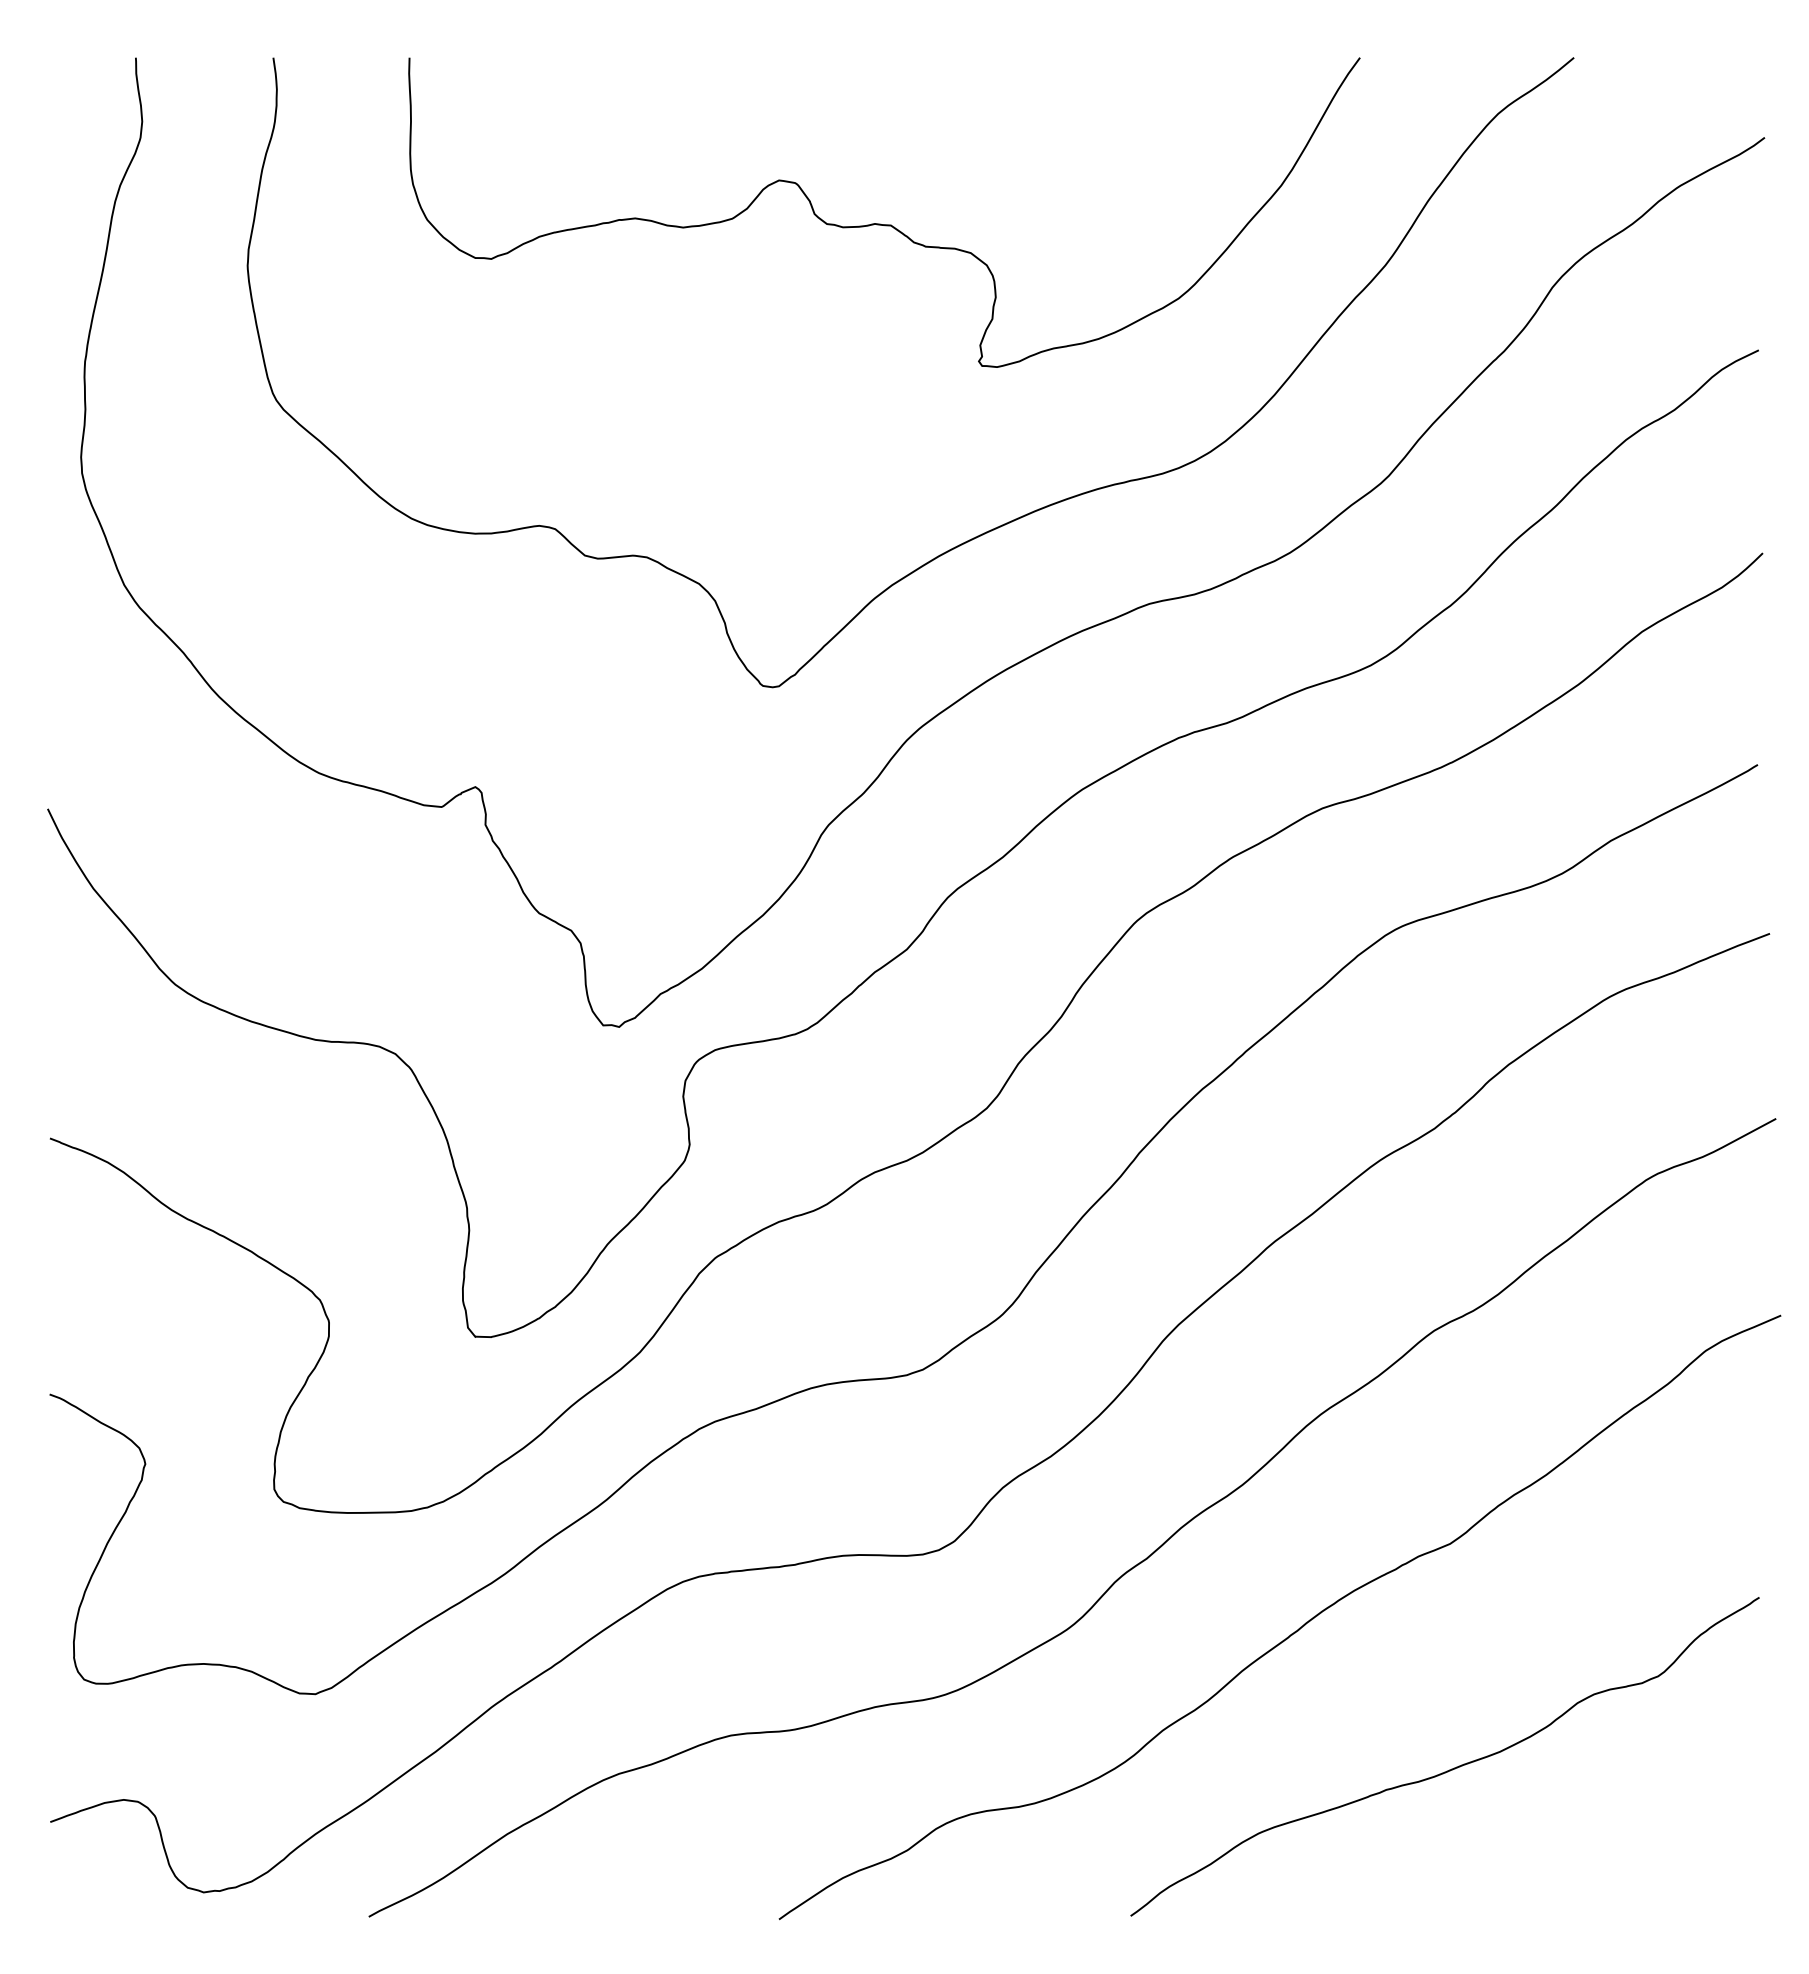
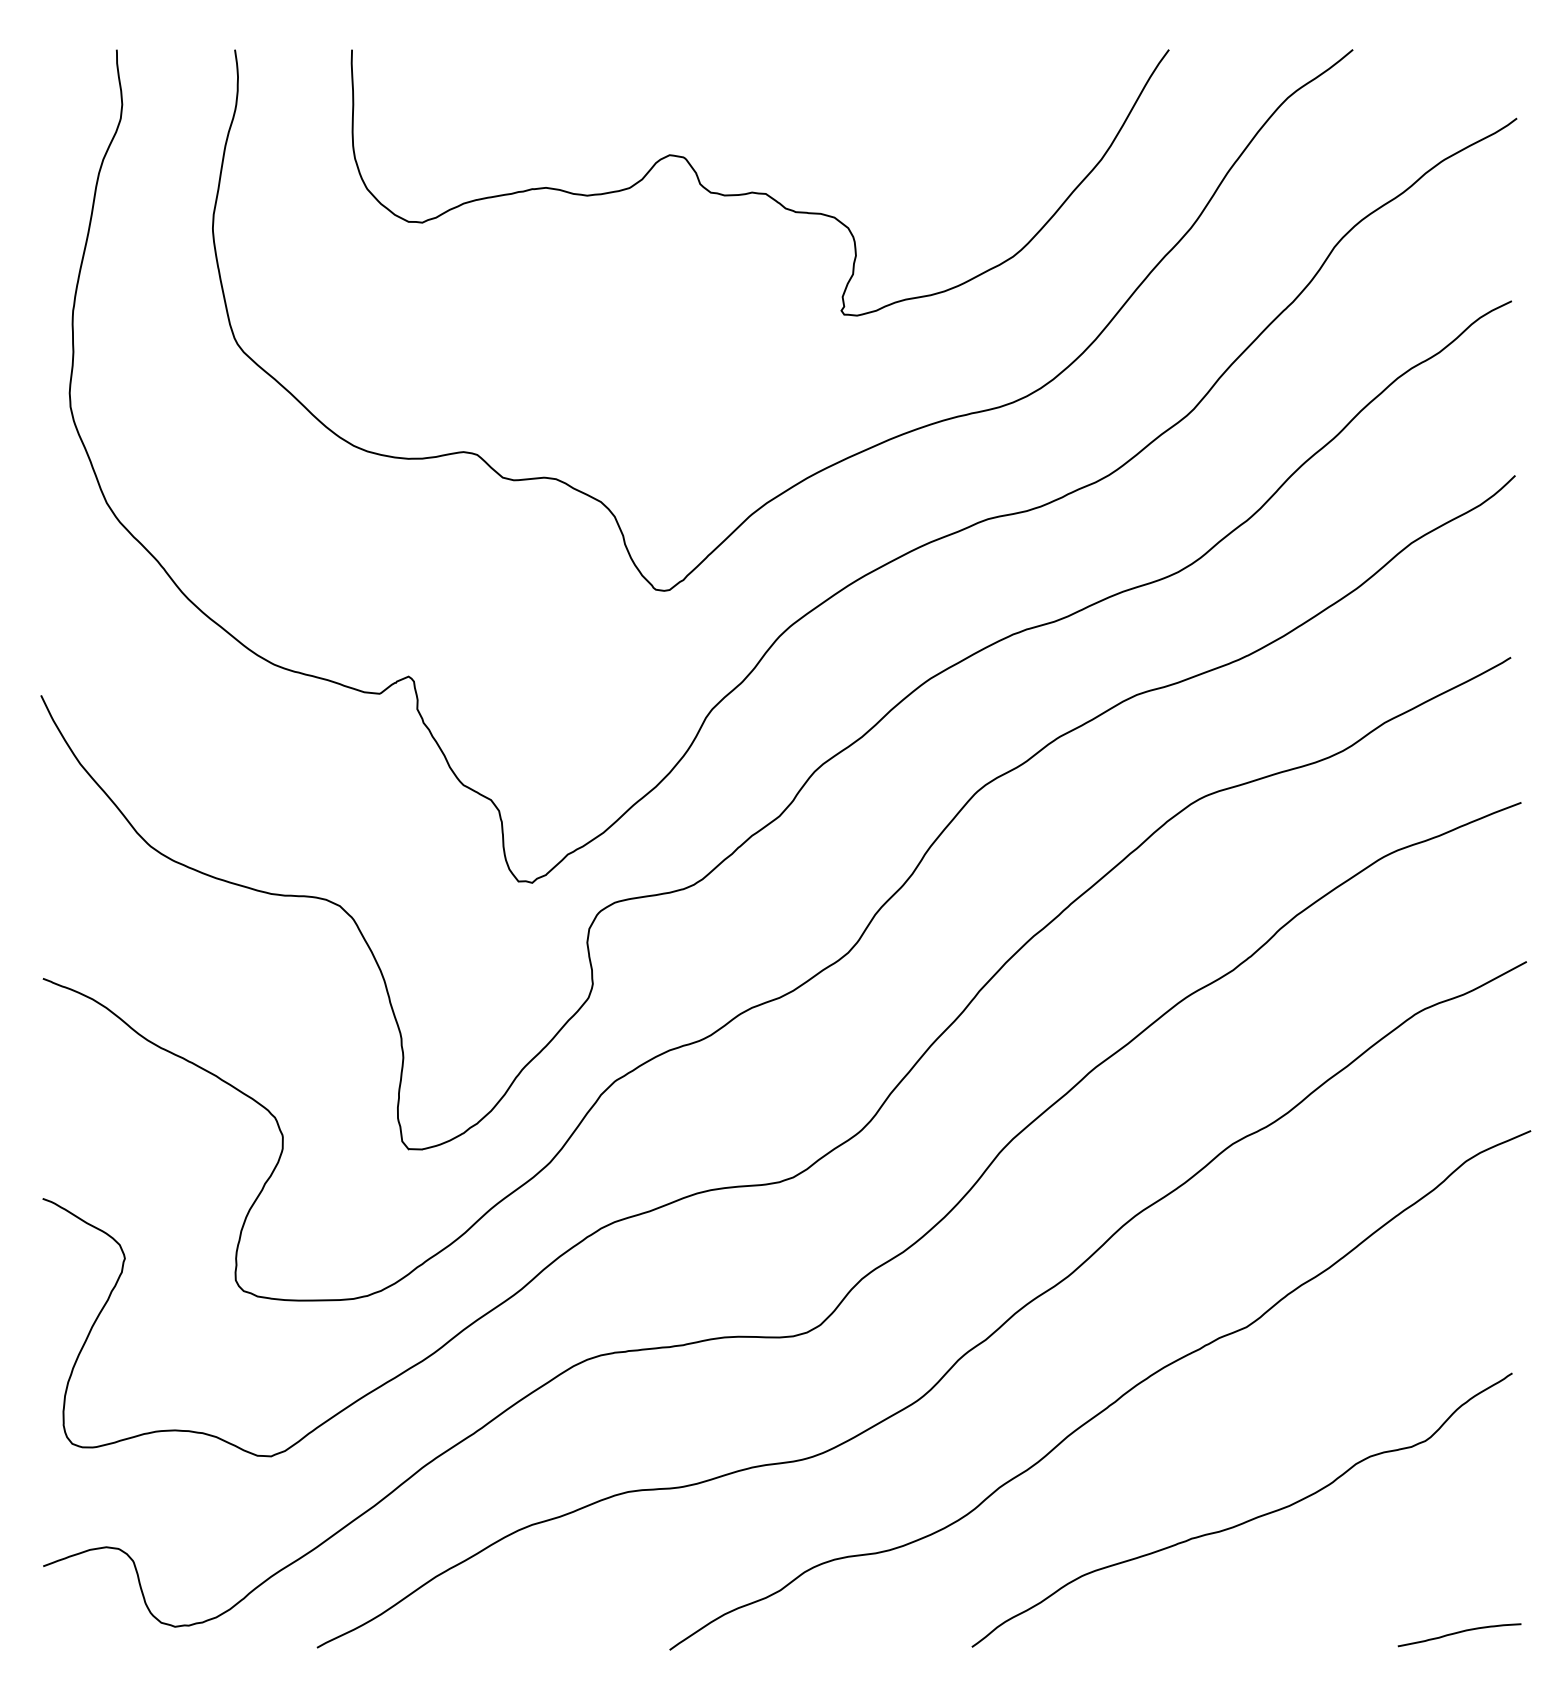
curve: (1697, 1899) -> (1459, 1632), added

